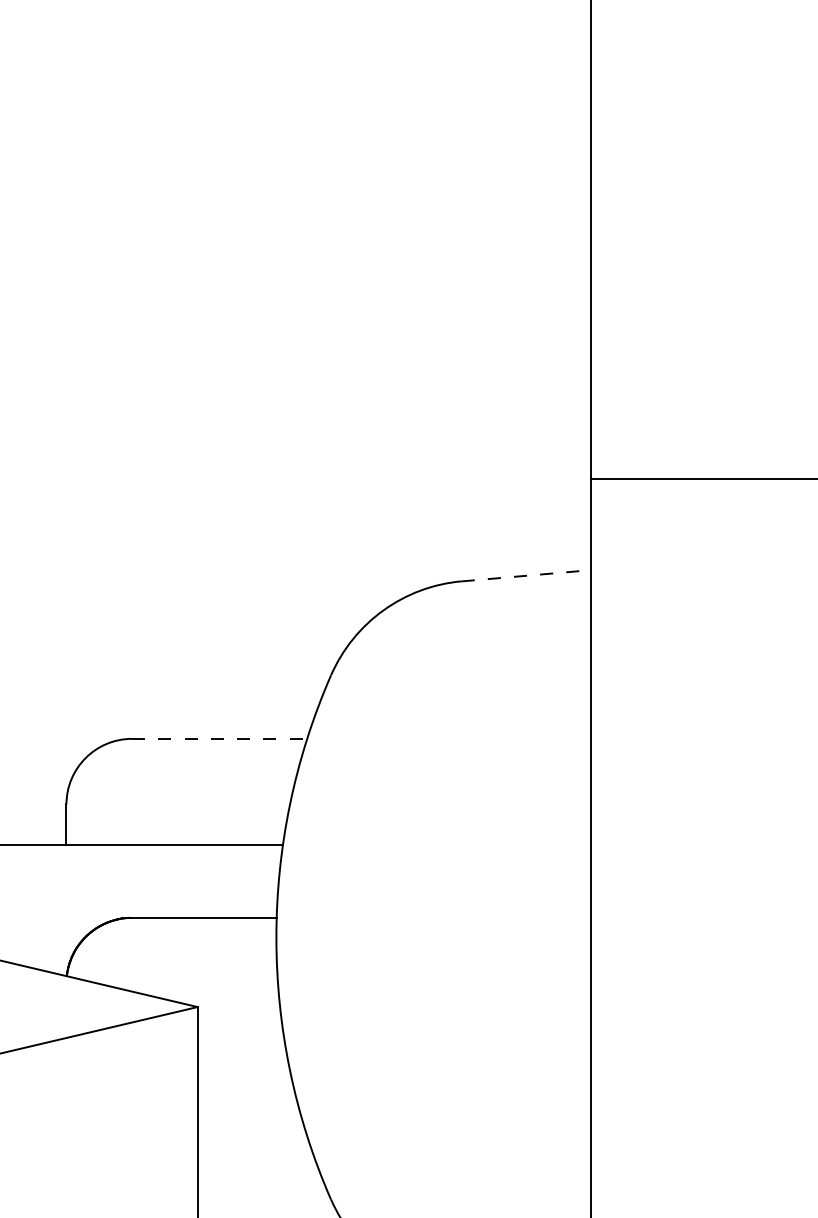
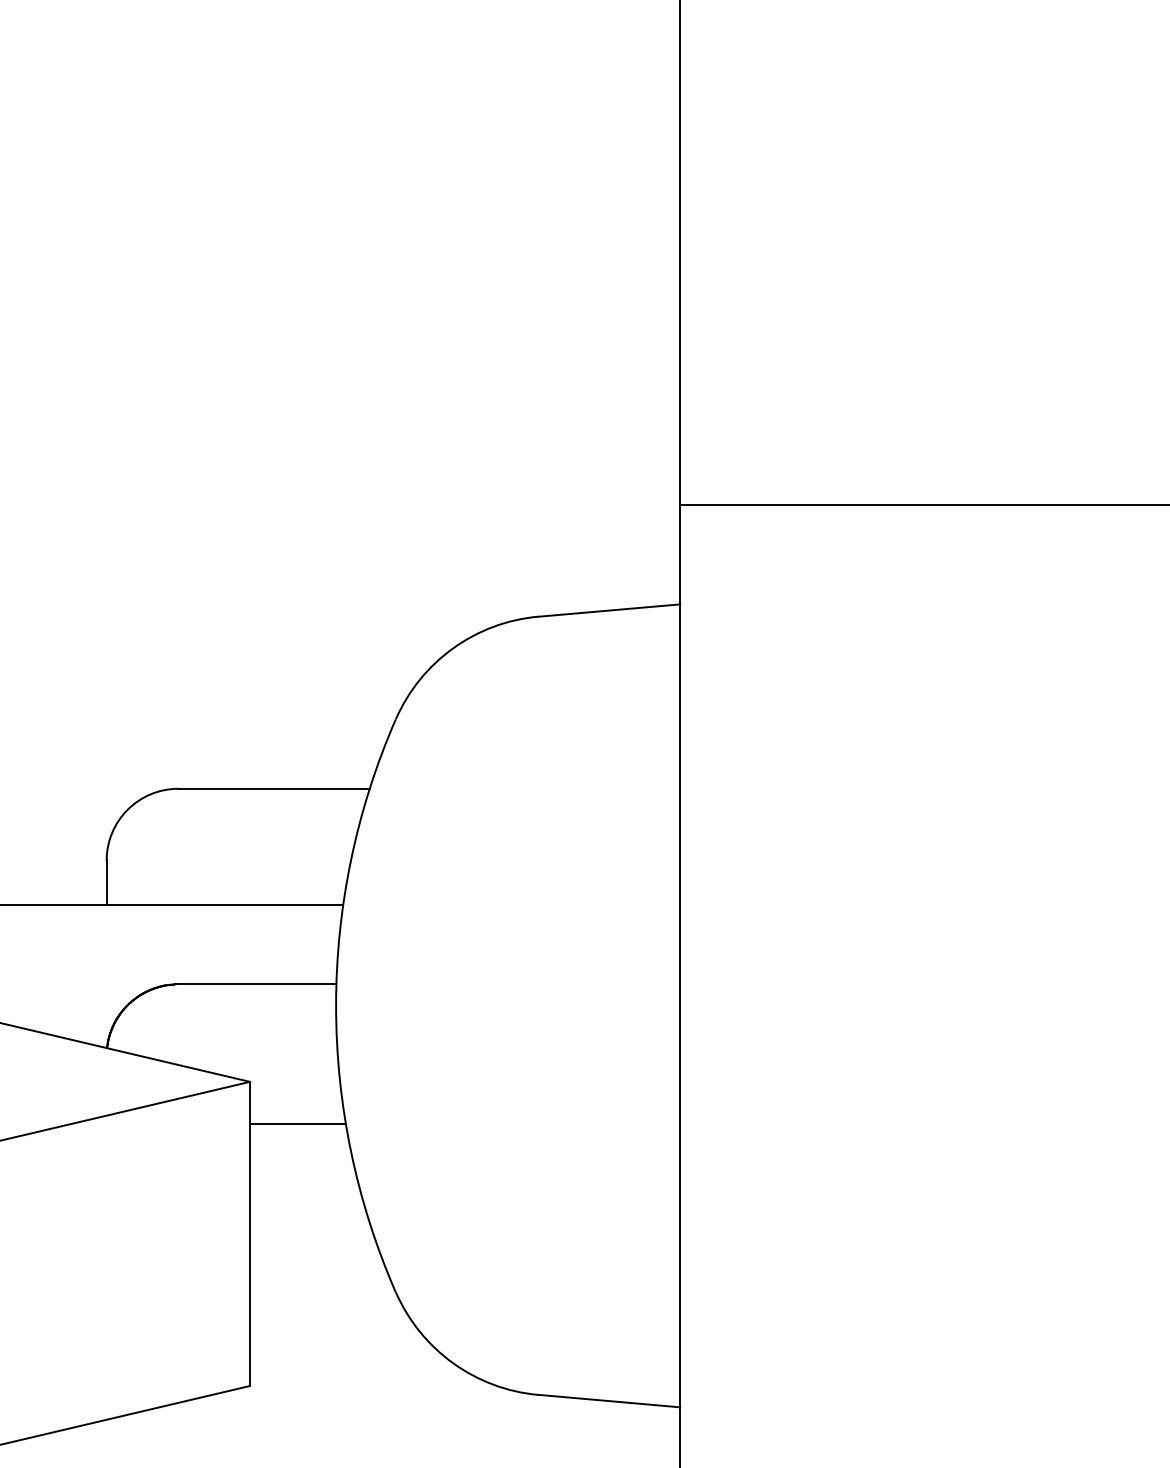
line: (526, 575) -> (609, 610), dashed -> solid
line: (220, 738) -> (274, 788), dashed -> solid
line: (241, 1045) -> (297, 1123), added

